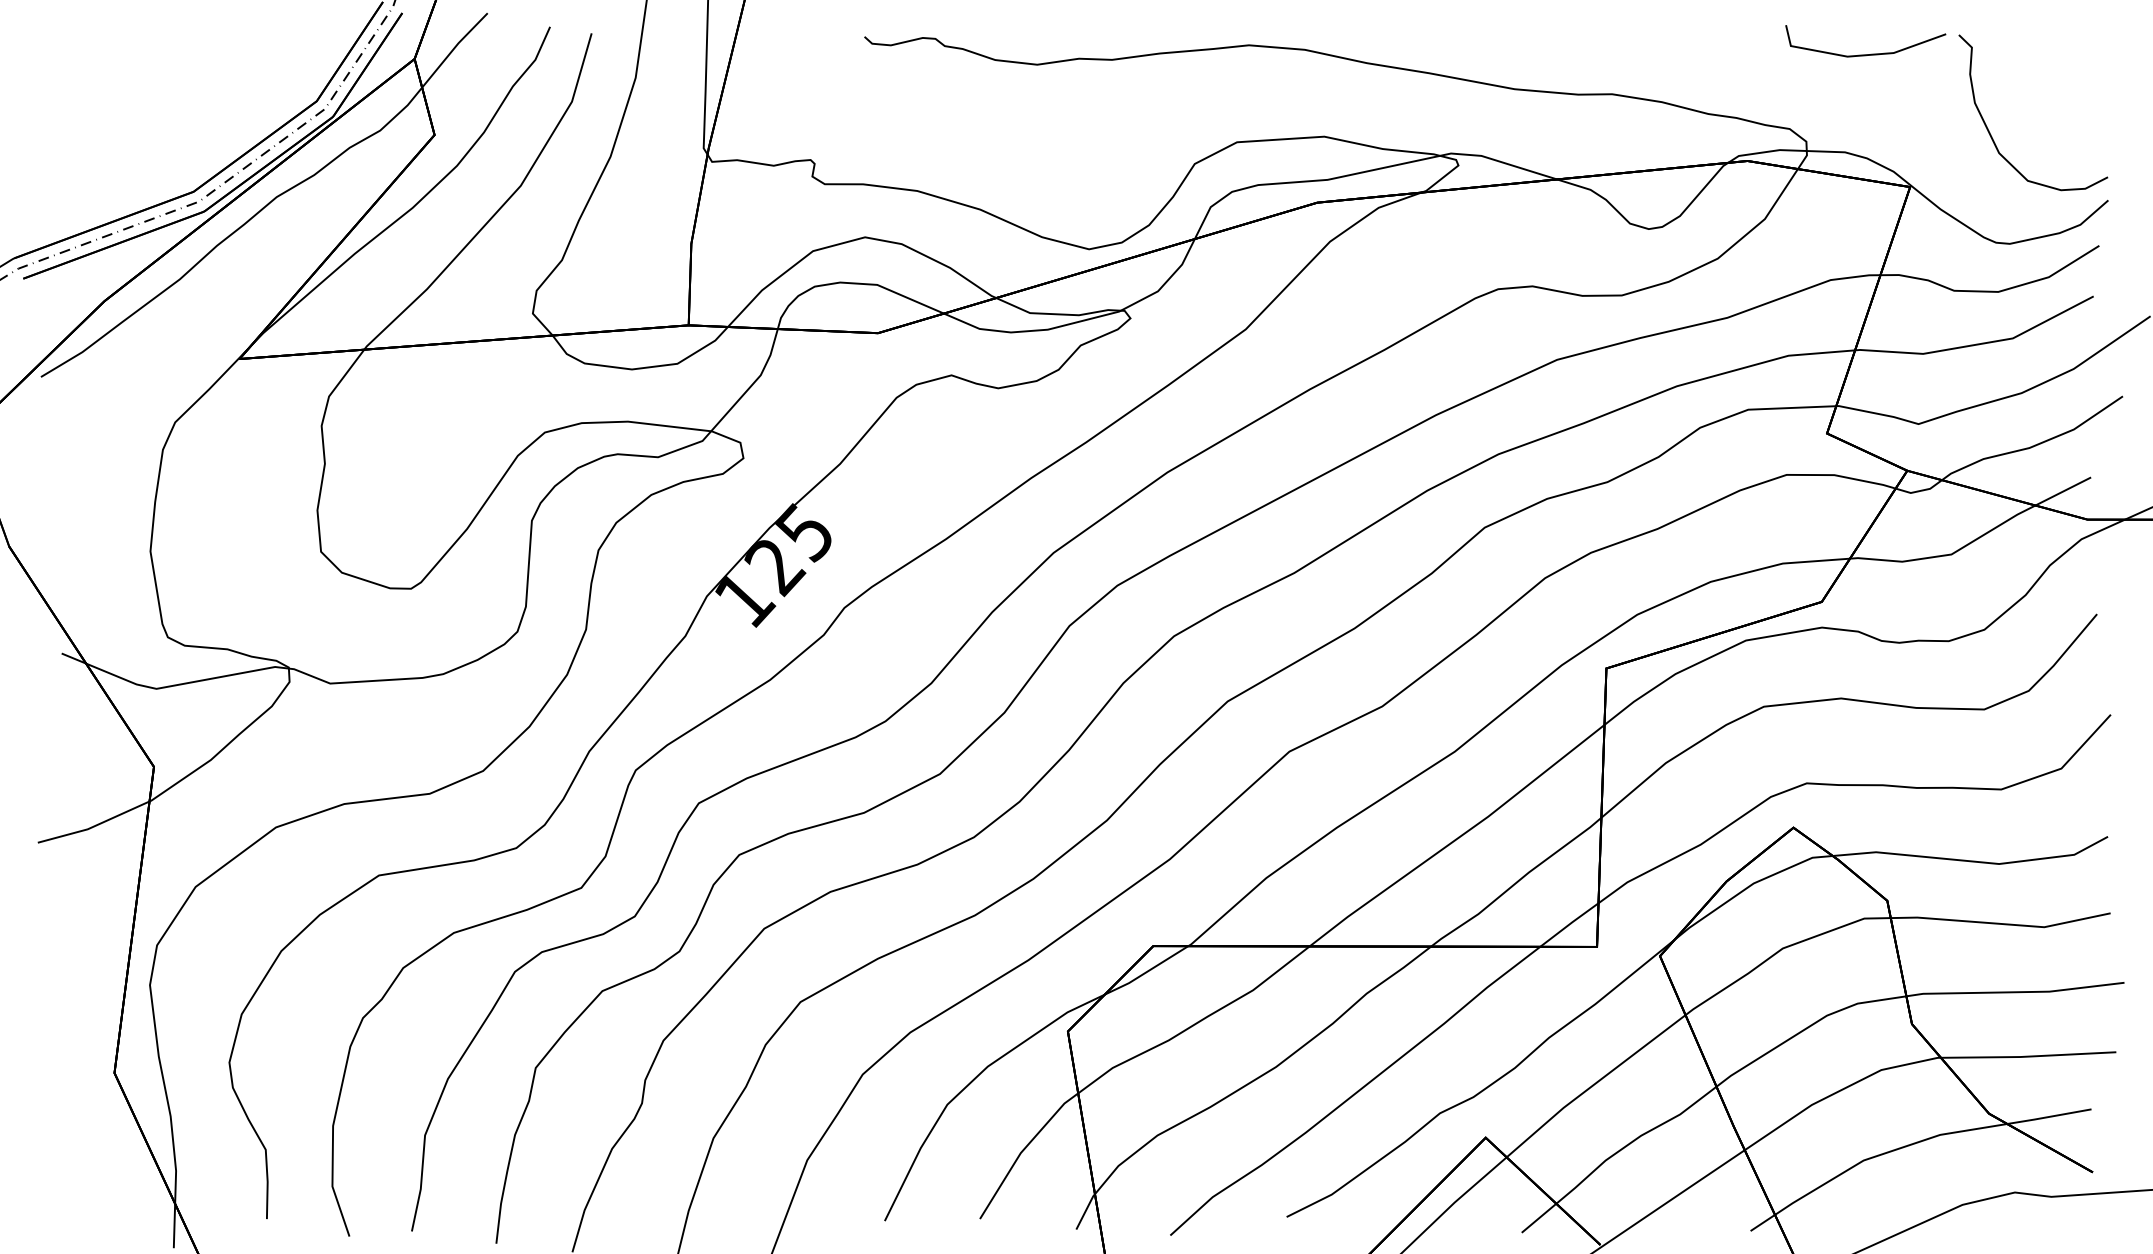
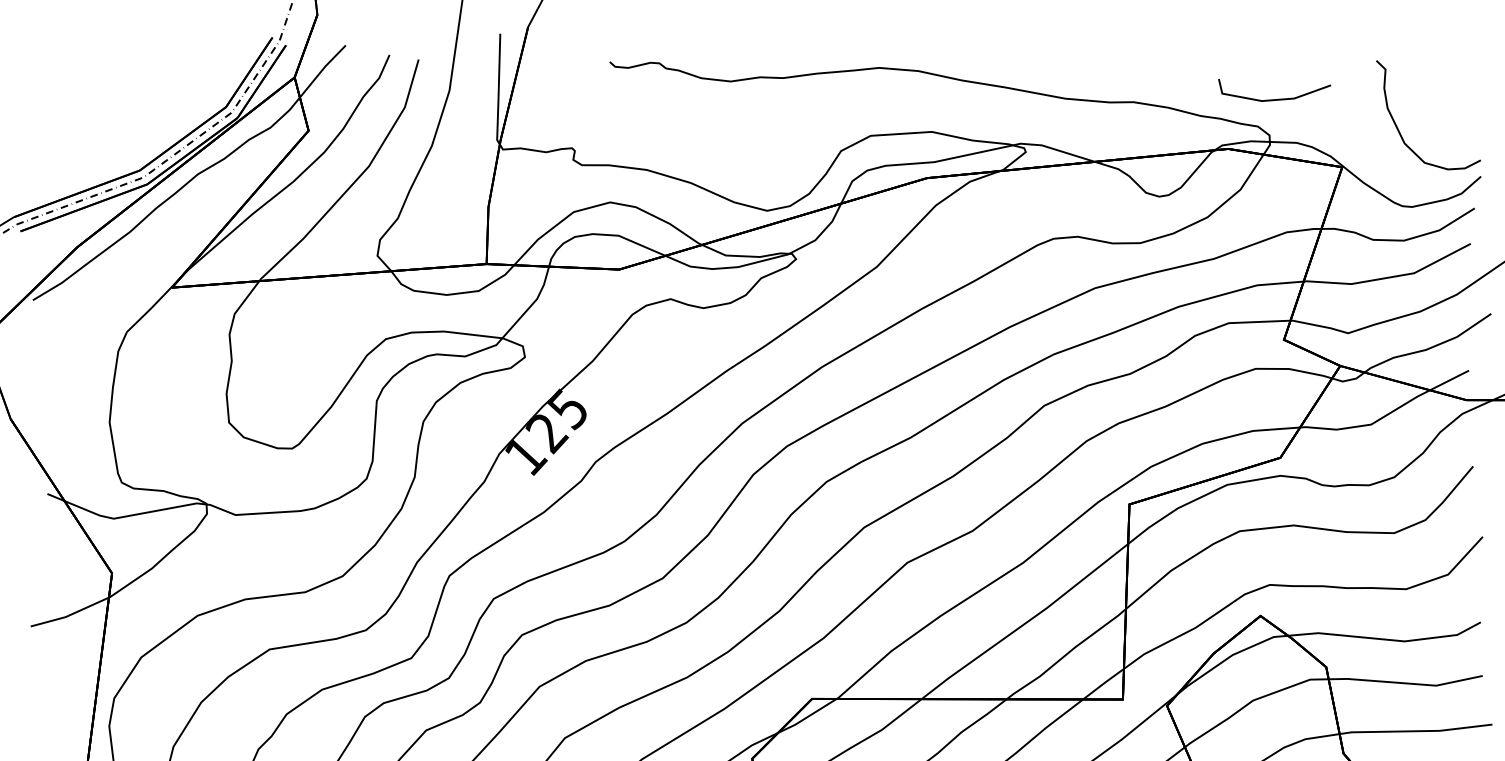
line: (1865, 54) -> (1274, 99), moved

